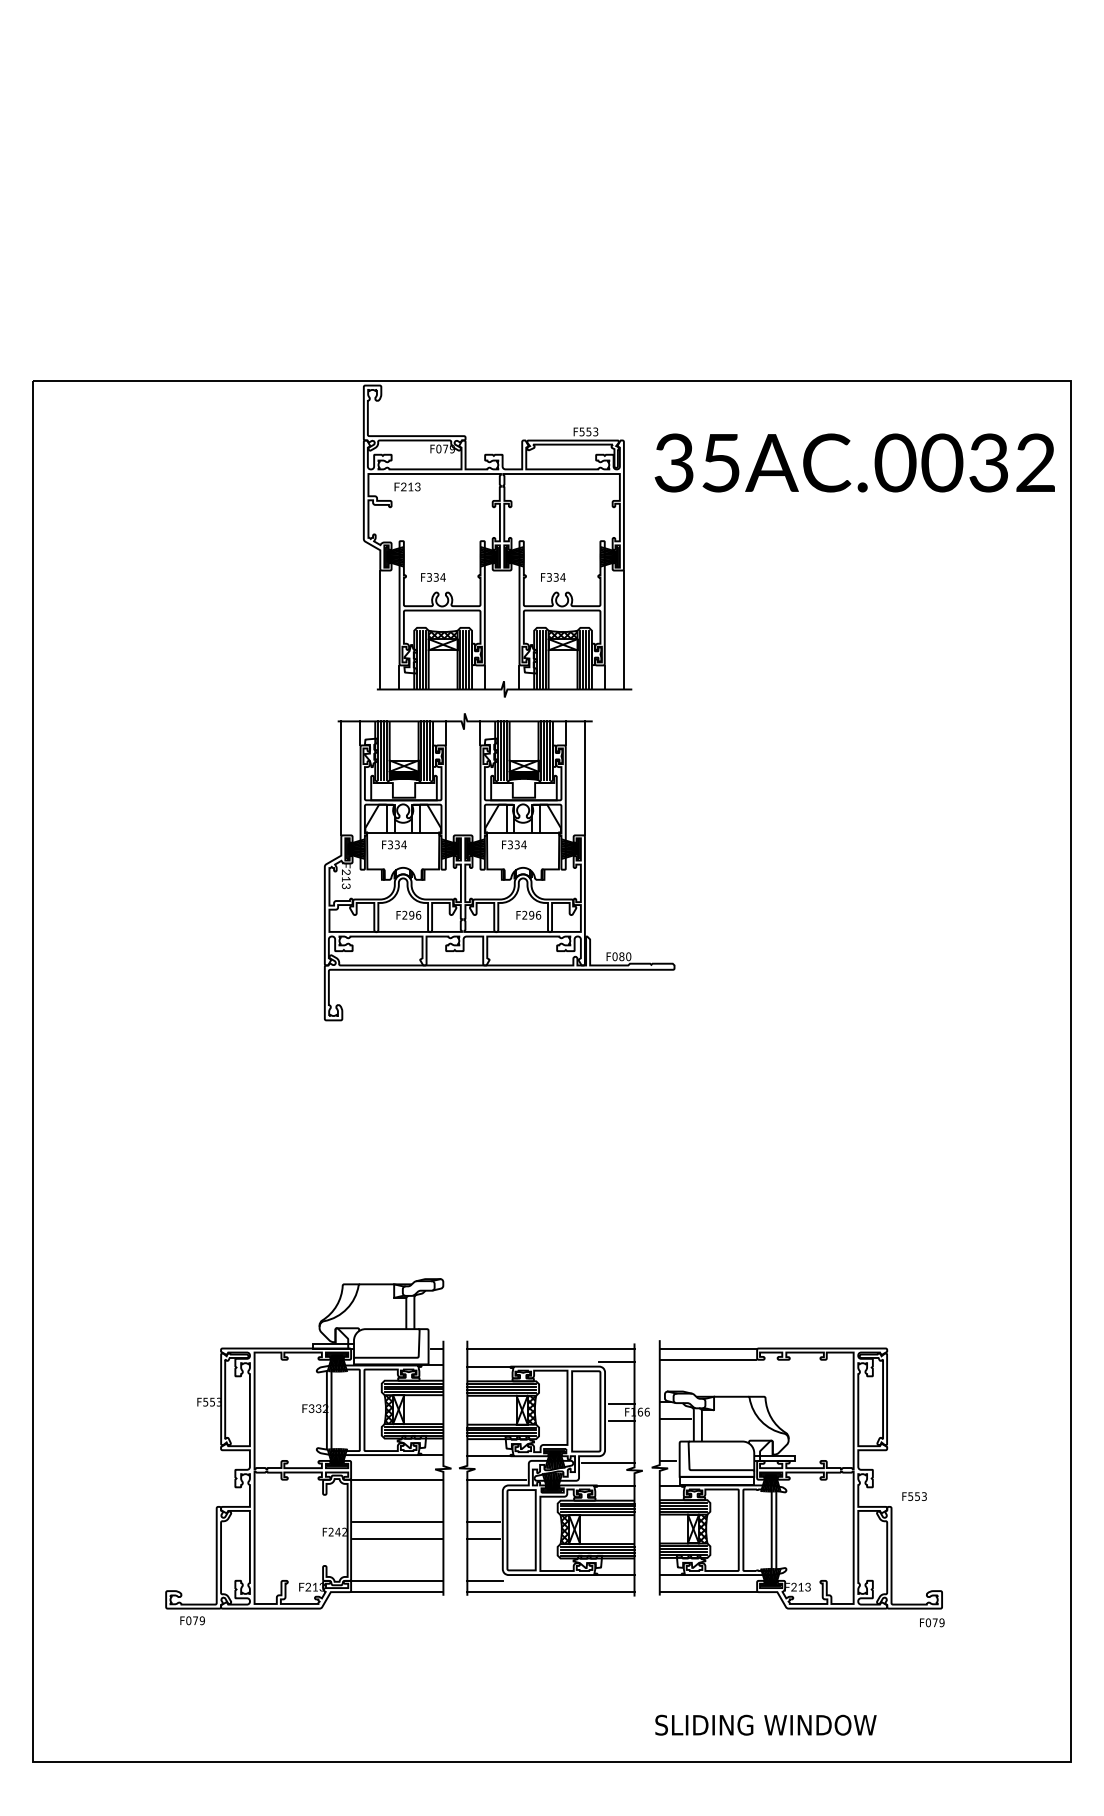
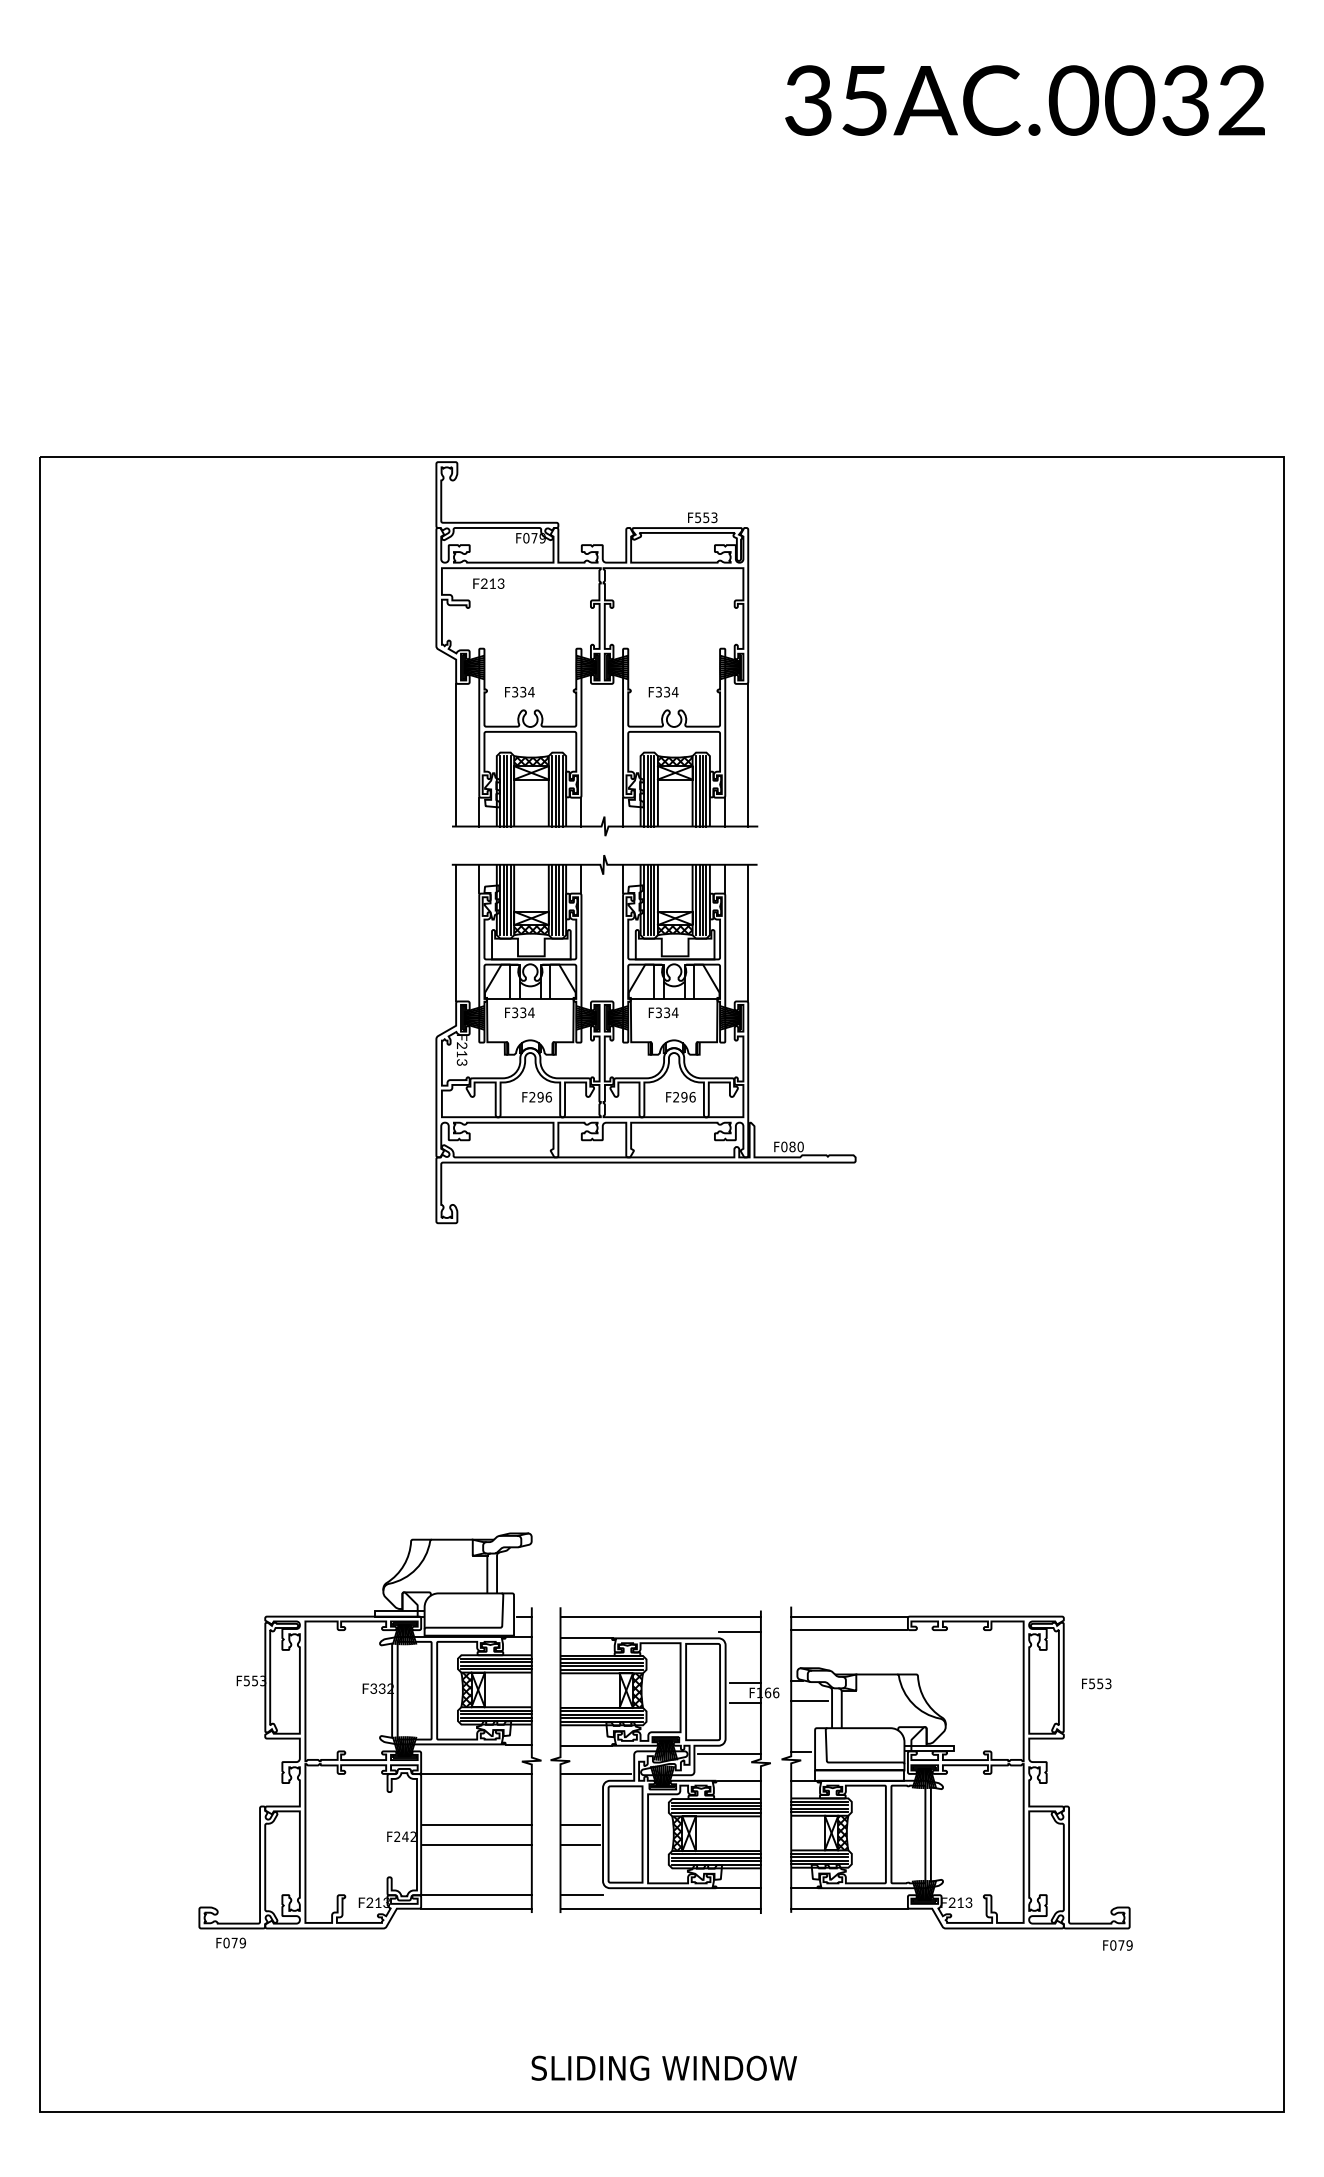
text: (854, 462) -> (1024, 100), moved
part: (499, 867) -> (645, 1039), moved
text: (914, 1496) -> (1096, 1683), moved
text: (765, 1724) -> (663, 2067), moved

